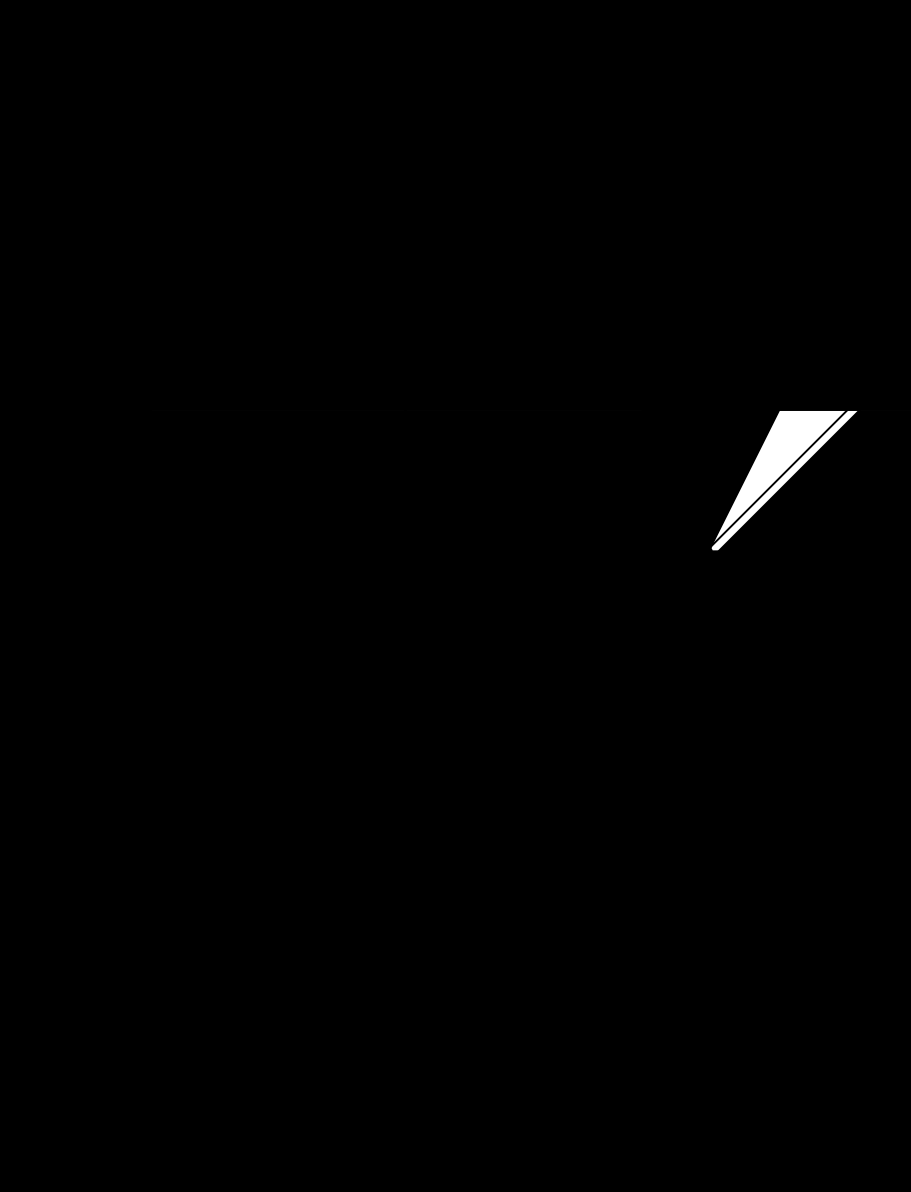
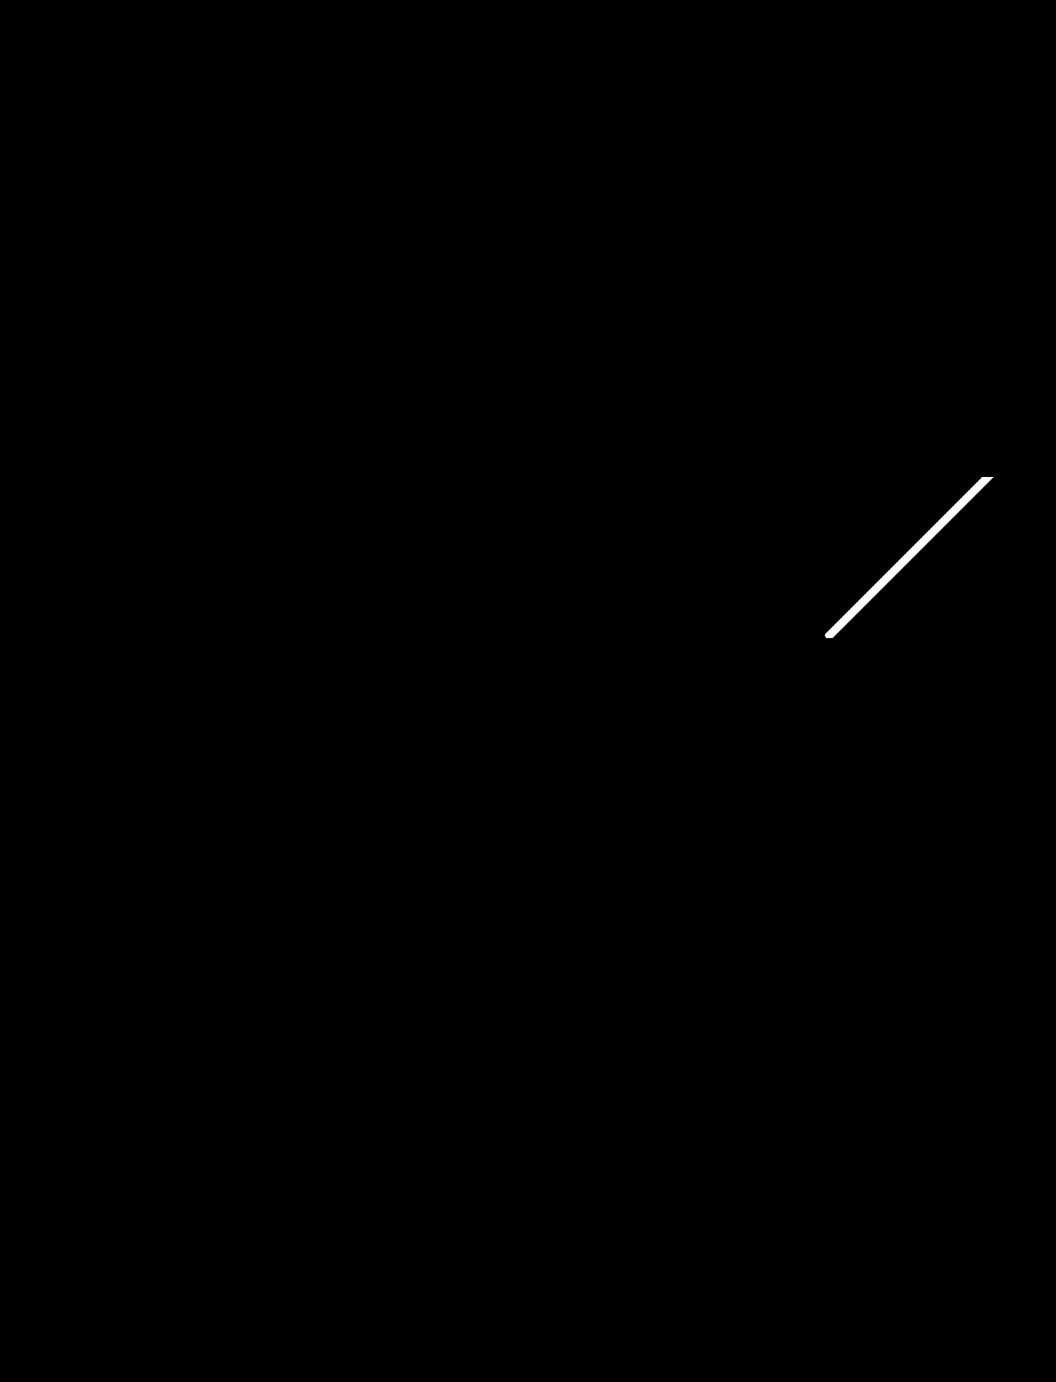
fill: (778, 478) -> (902, 554), added

